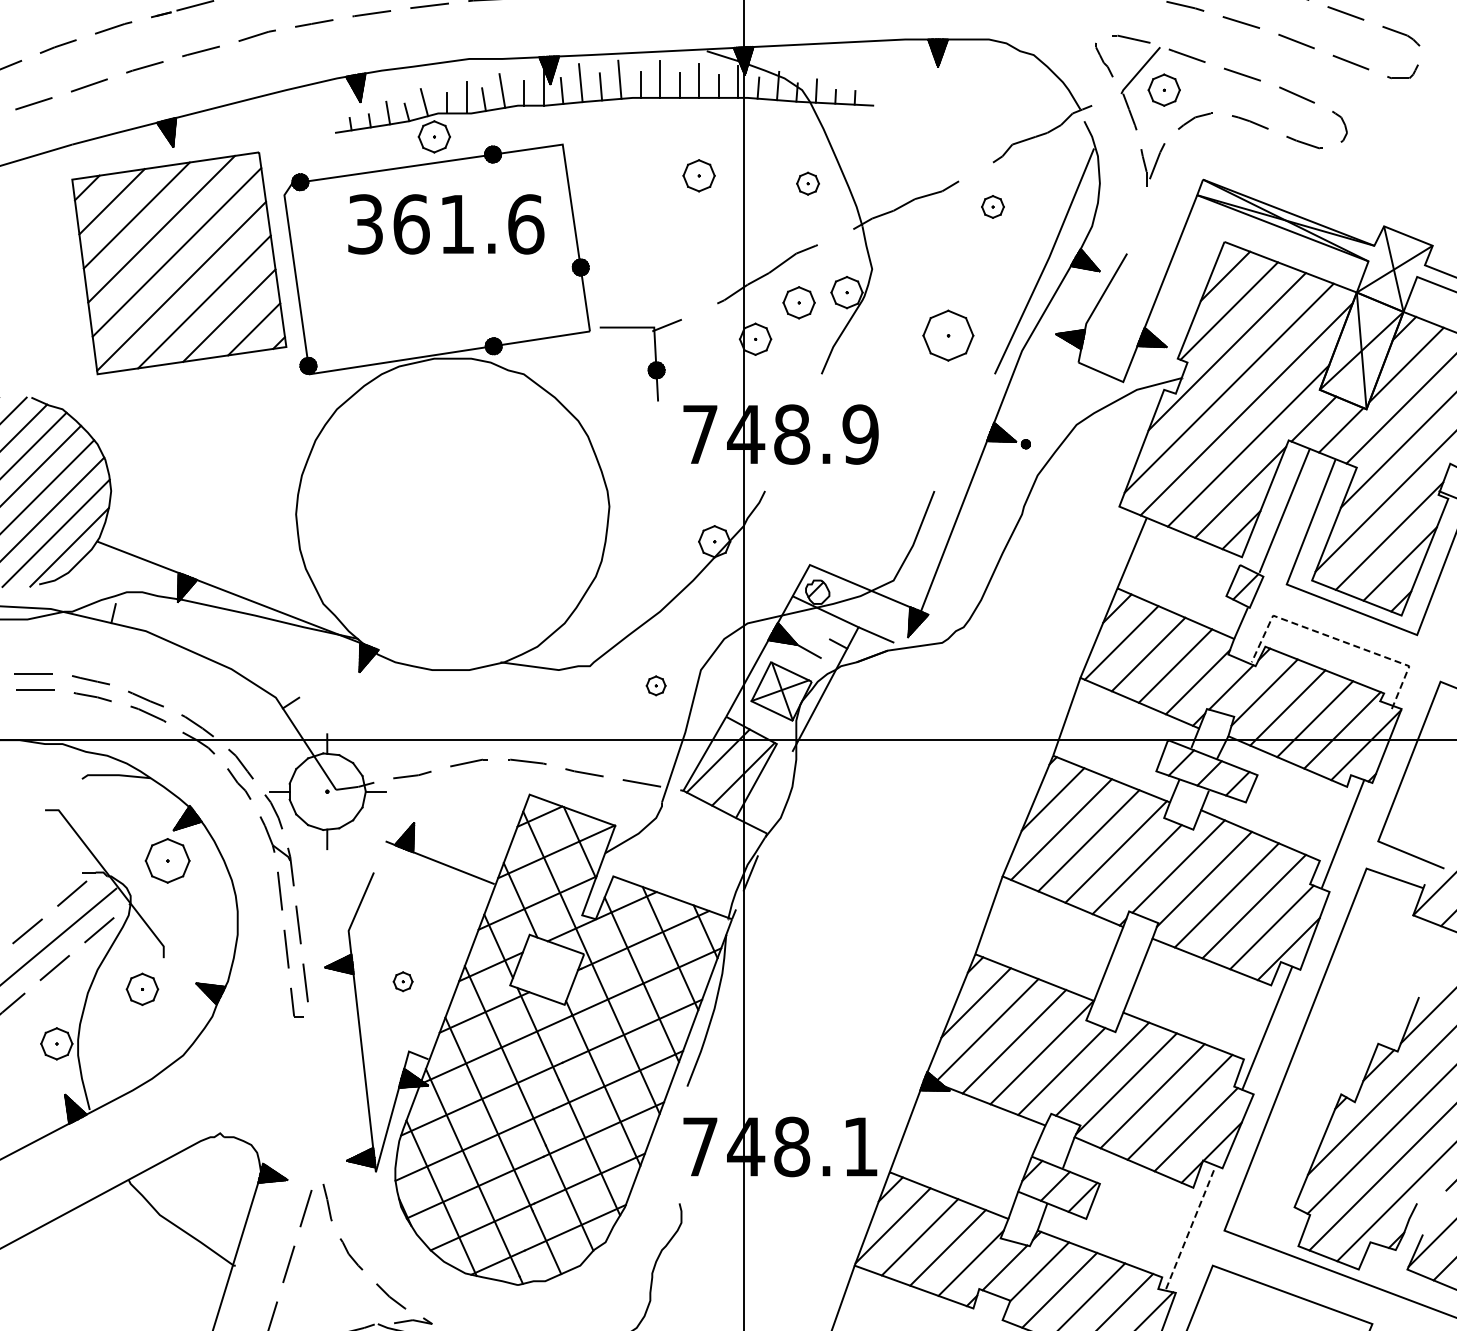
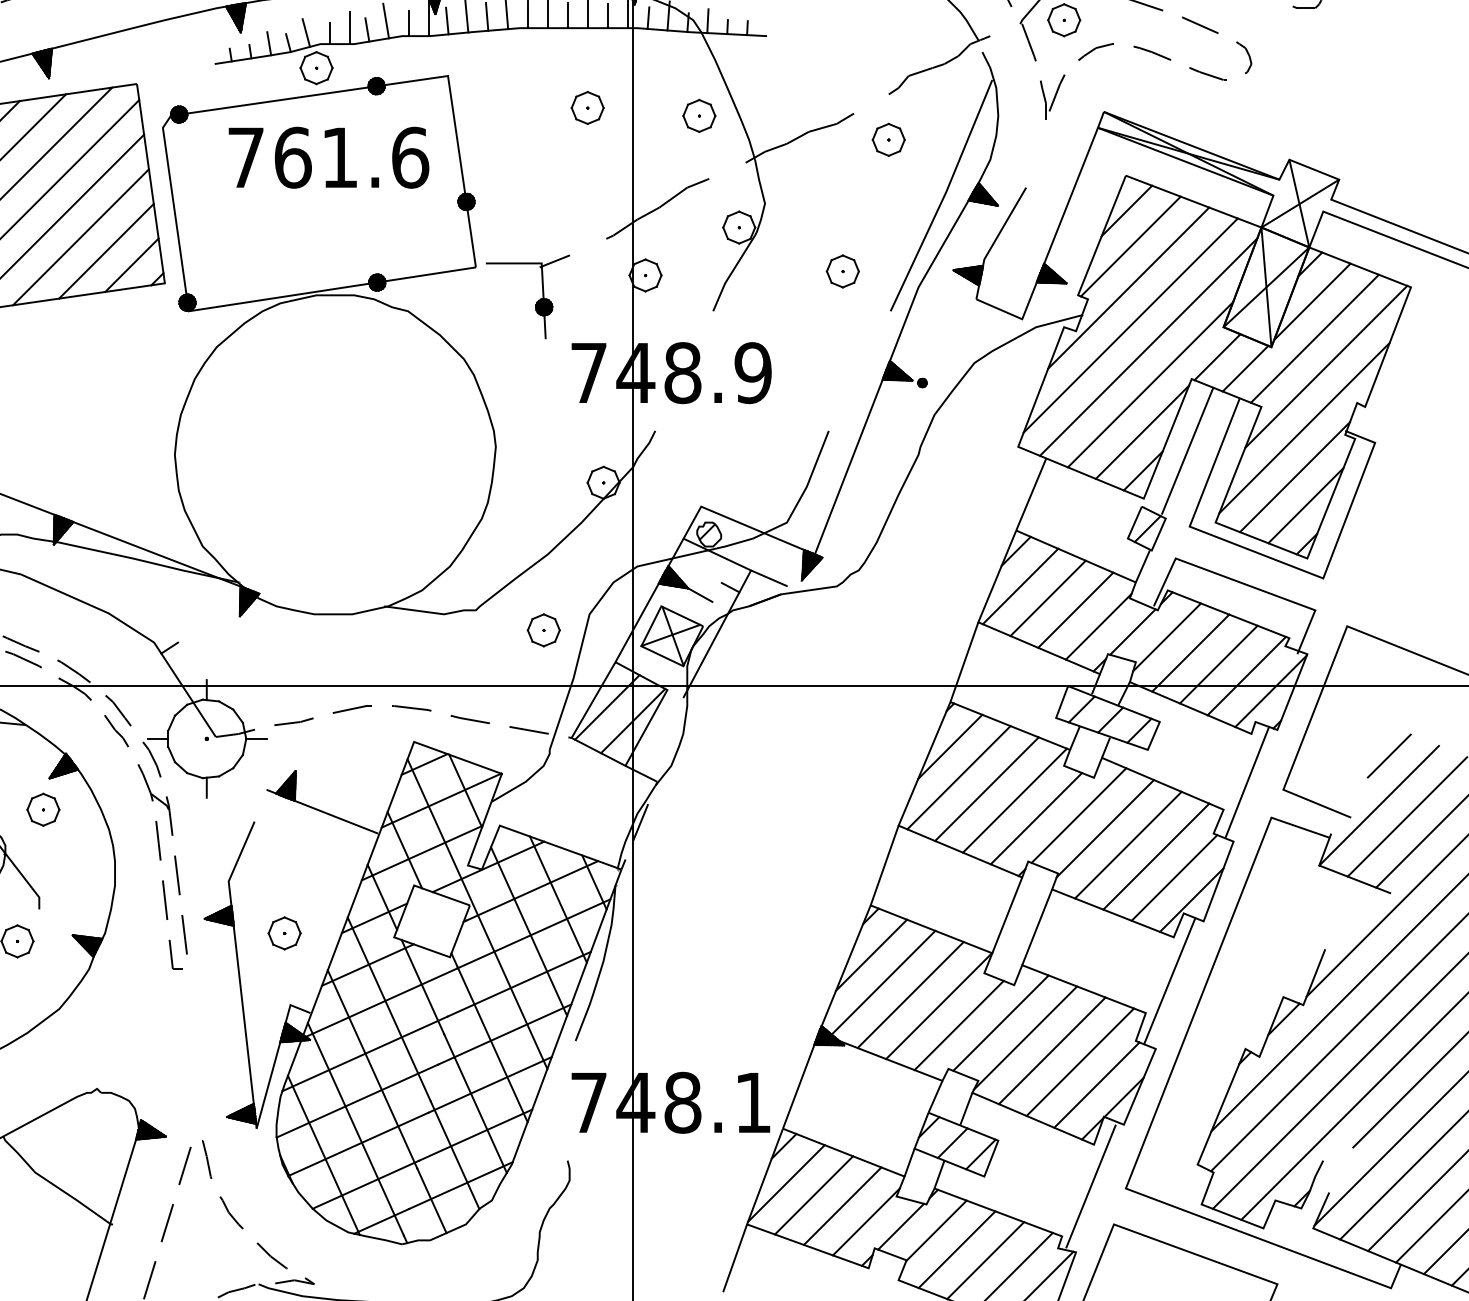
part: (807, 183) -> (698, 115), size x1.43
part: (992, 206) -> (888, 139), size x1.43
text: (365, 224) -> (245, 157), 361.6 -> 761.6
part: (798, 302) -> (689, 237), removed
part: (947, 334) -> (842, 270), size x0.62
line: (1338, 639) -> (1242, 582), dashed -> solid
part: (655, 685) -> (543, 630), size x1.67
part: (167, 860) -> (43, 809), size x0.71
part: (402, 981) -> (283, 933), size x1.67
line: (1190, 1228) -> (1091, 1186), dashed -> solid

